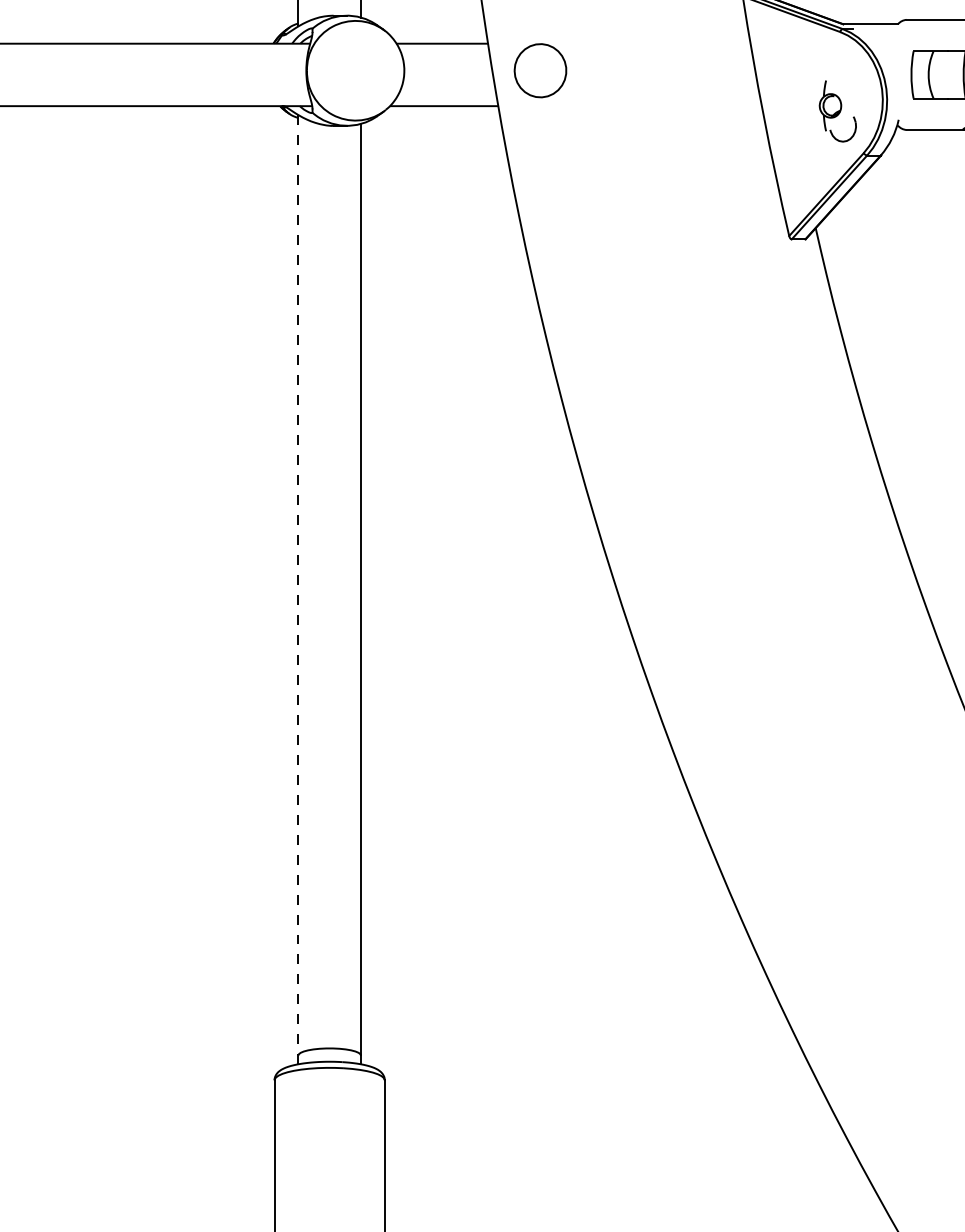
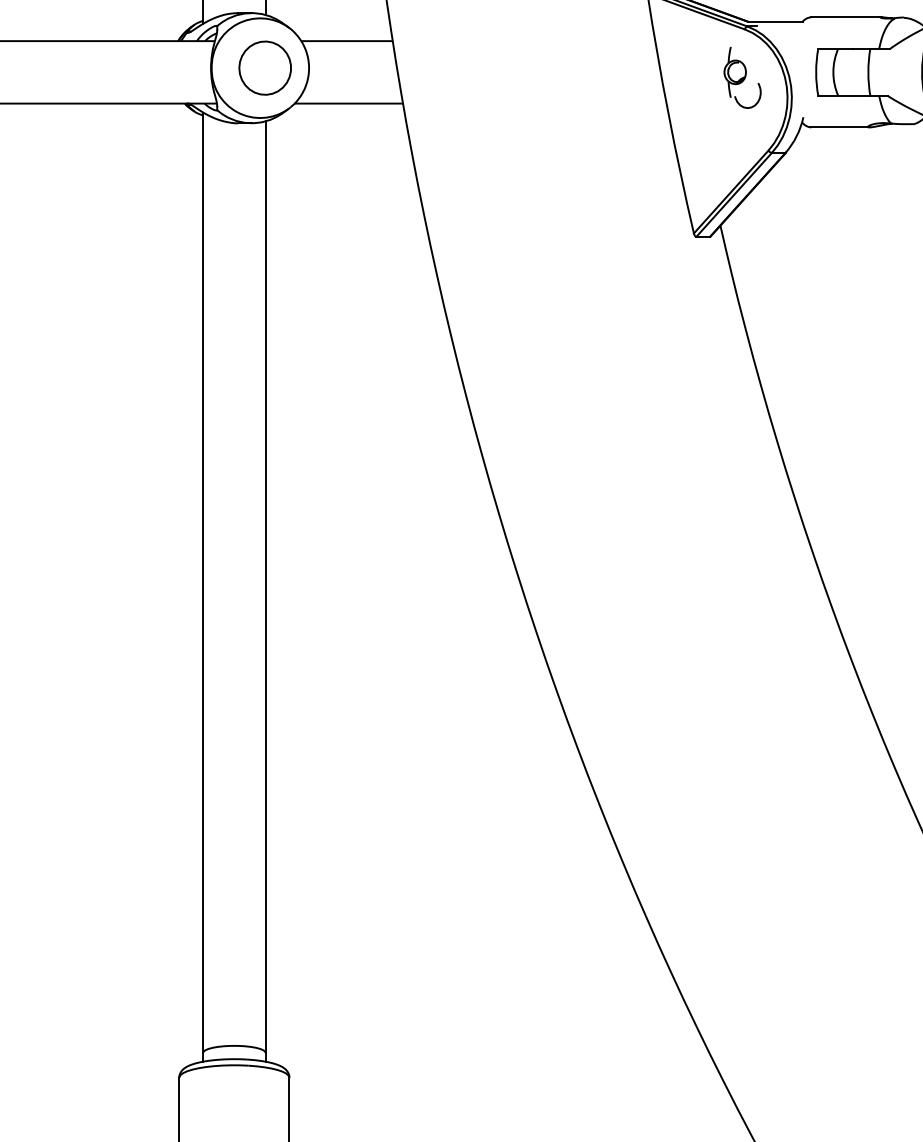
part: (540, 70) -> (265, 67), moved
part: (837, 111) -> (742, 77), moved
line: (298, 585) -> (203, 582), dashed -> solid

